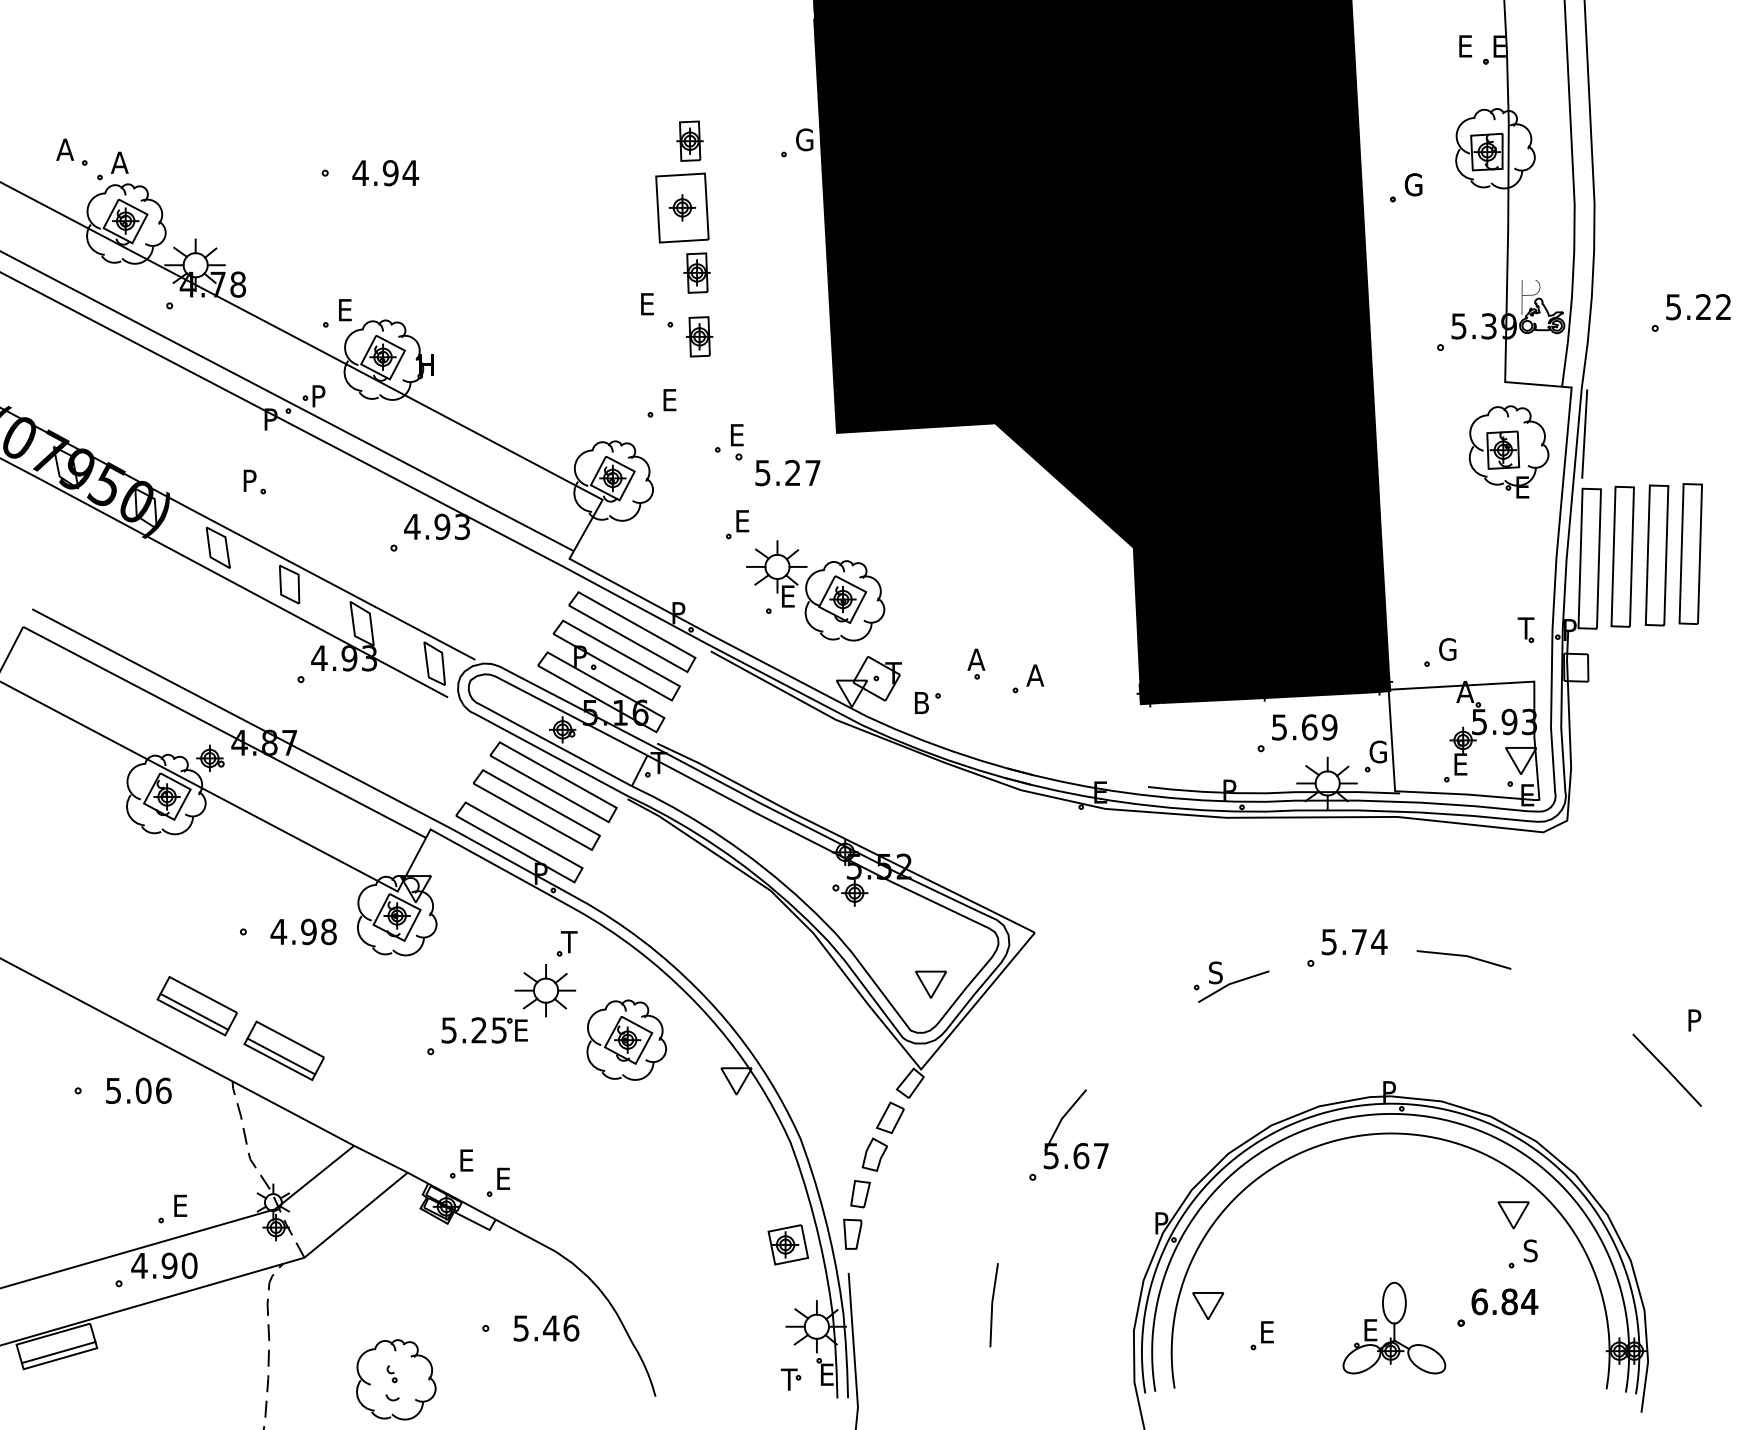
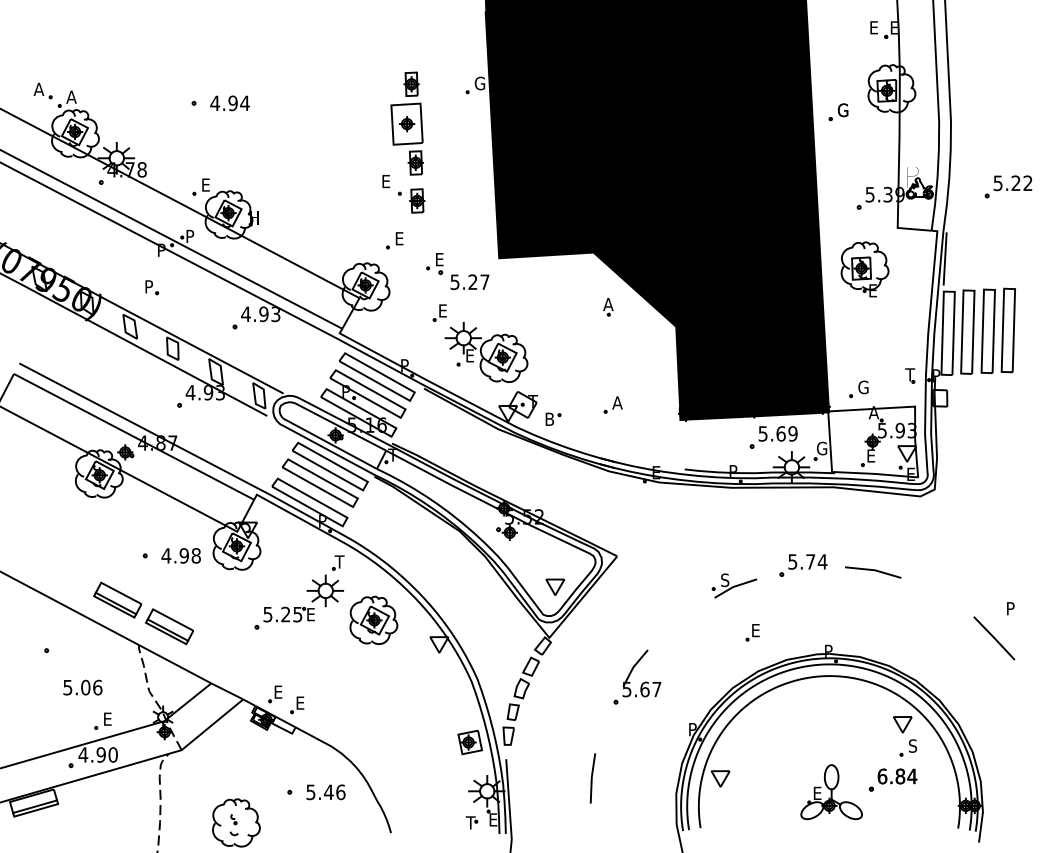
part: (1508, 451) -> (864, 269), moved
part: (976, 664) -> (608, 307), moved
text: (138, 1090) -> (82, 687), moved
part: (1261, 1335) -> (752, 632), moved

